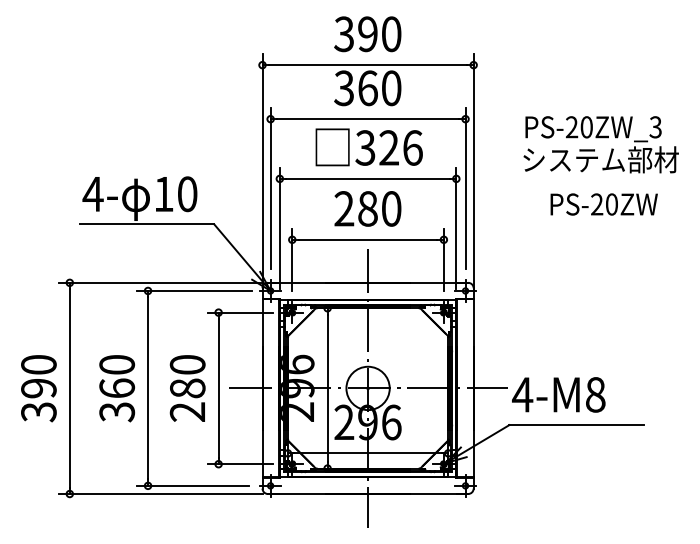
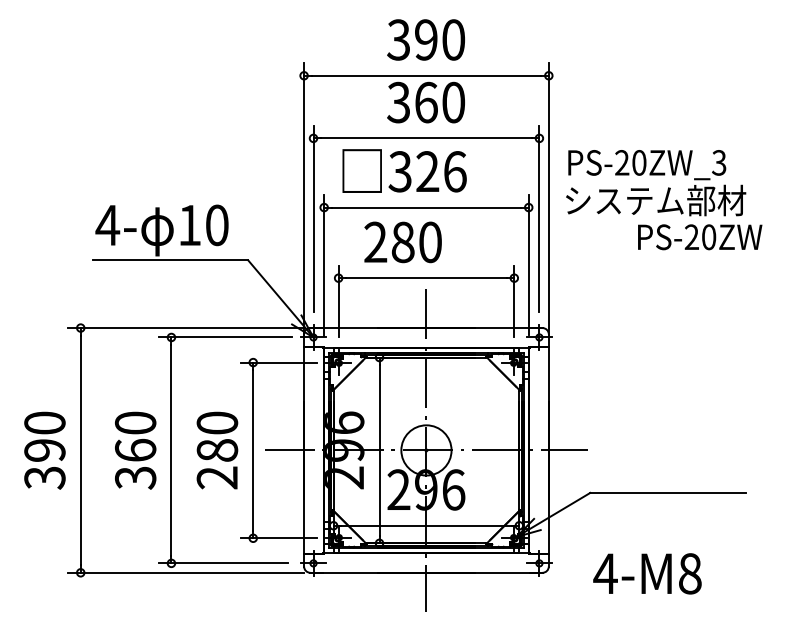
text: (600, 144) -> (655, 182), moved
text: (368, 147) -> (403, 171), moved
text: (367, 208) -> (402, 241), moved
text: (558, 394) -> (647, 573), moved

